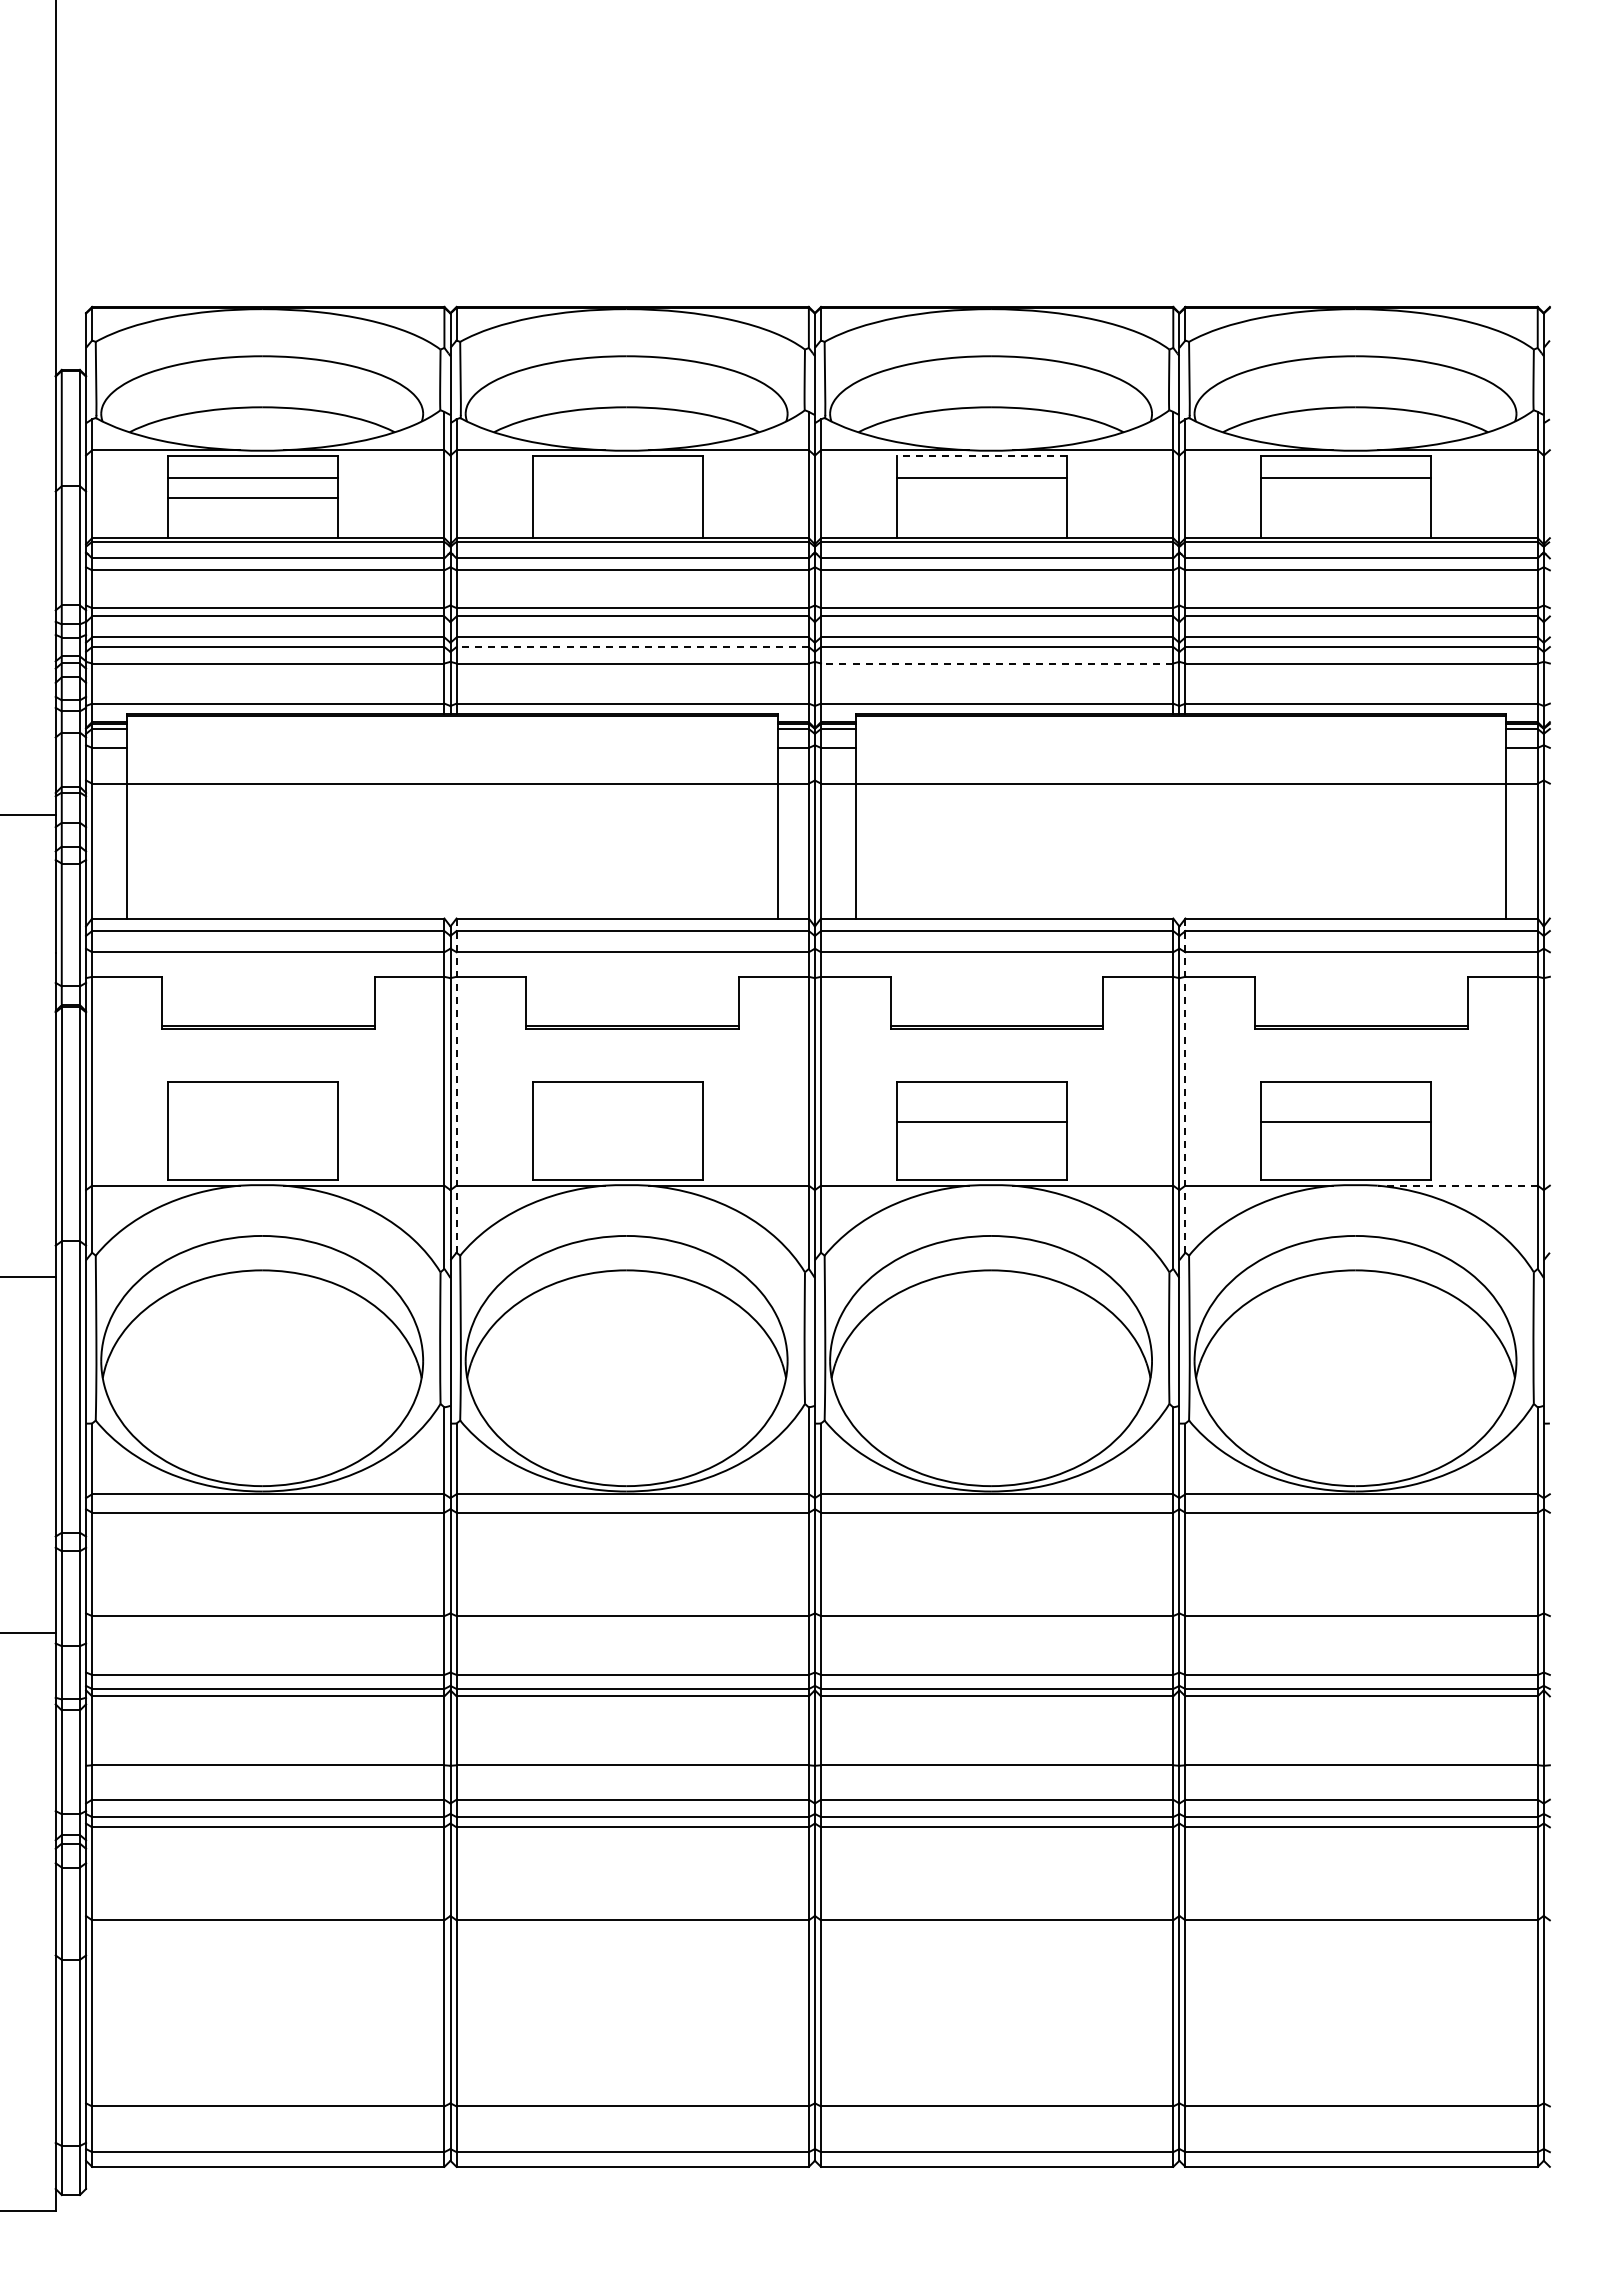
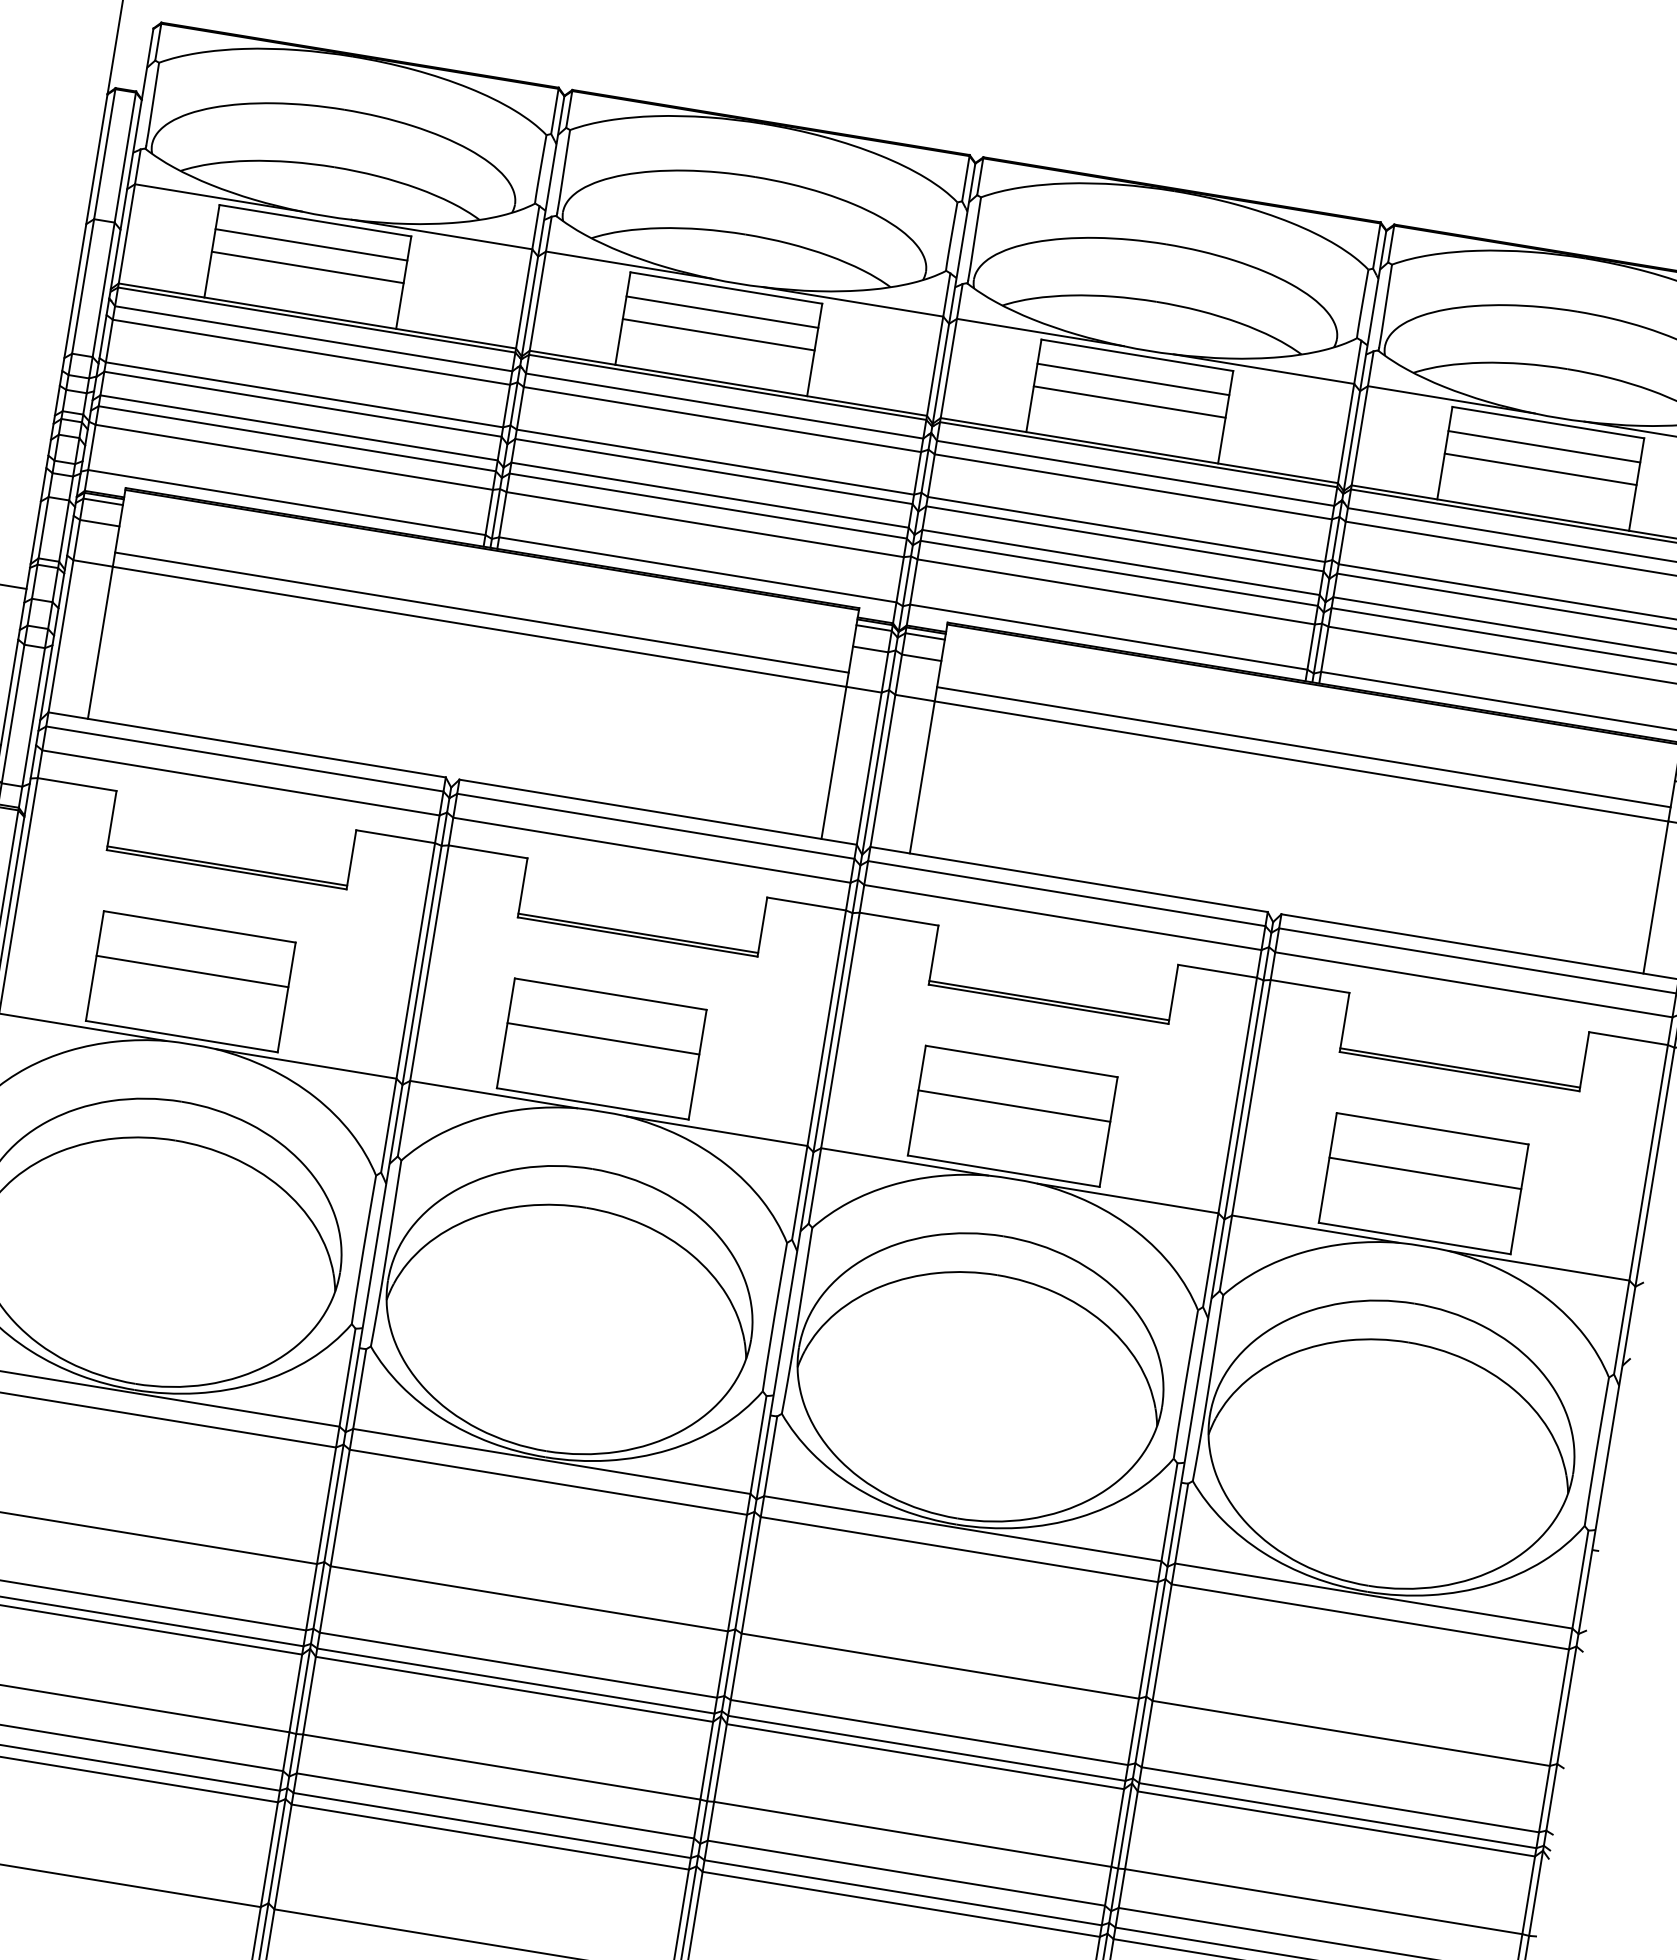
line: (981, 456) -> (1136, 355), dashed -> solid
line: (617, 477) -> (722, 312), added
line: (617, 497) -> (718, 334), added
line: (981, 497) -> (1129, 401), added
line: (1346, 497) -> (1540, 469), added
line: (632, 647) -> (707, 506), dashed -> solid
line: (996, 663) -> (1115, 591), dashed -> solid
line: (452, 771) -> (482, 613), added
line: (1180, 771) -> (1303, 747), added
line: (456, 1085) -> (428, 967), dashed -> solid
line: (1185, 1085) -> (1250, 1102), dashed -> solid
line: (253, 1121) -> (193, 971), added
line: (617, 1121) -> (603, 1038), added
line: (1457, 1185) -> (1538, 1265), dashed -> solid

